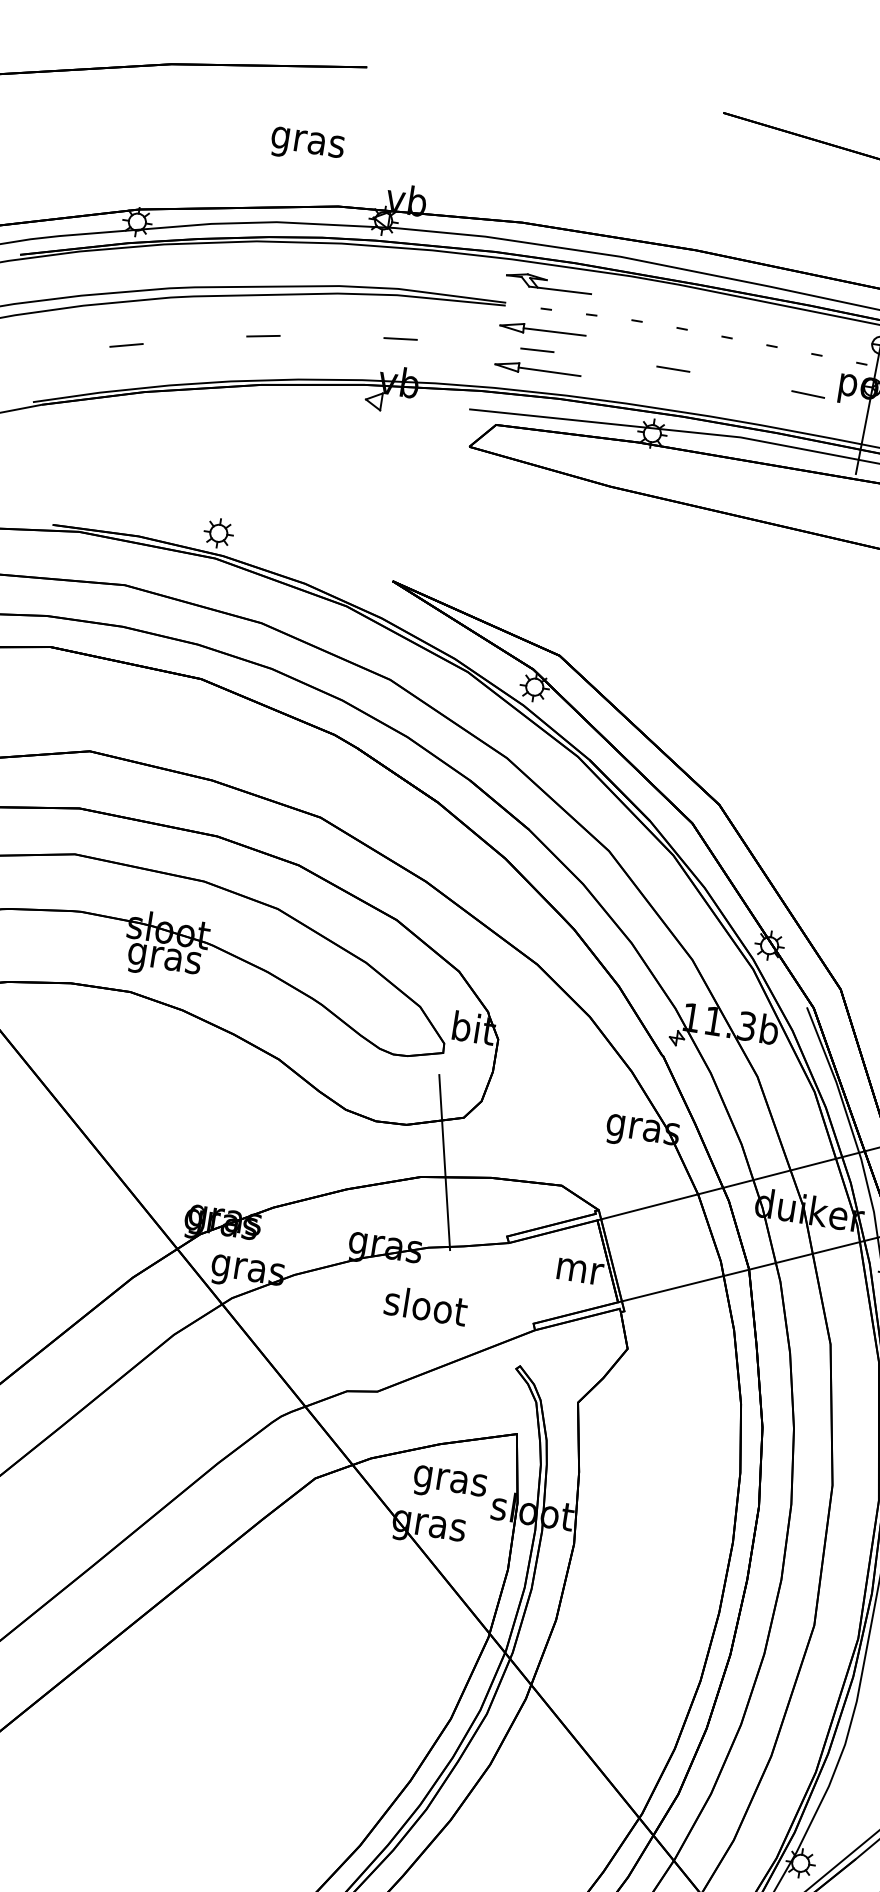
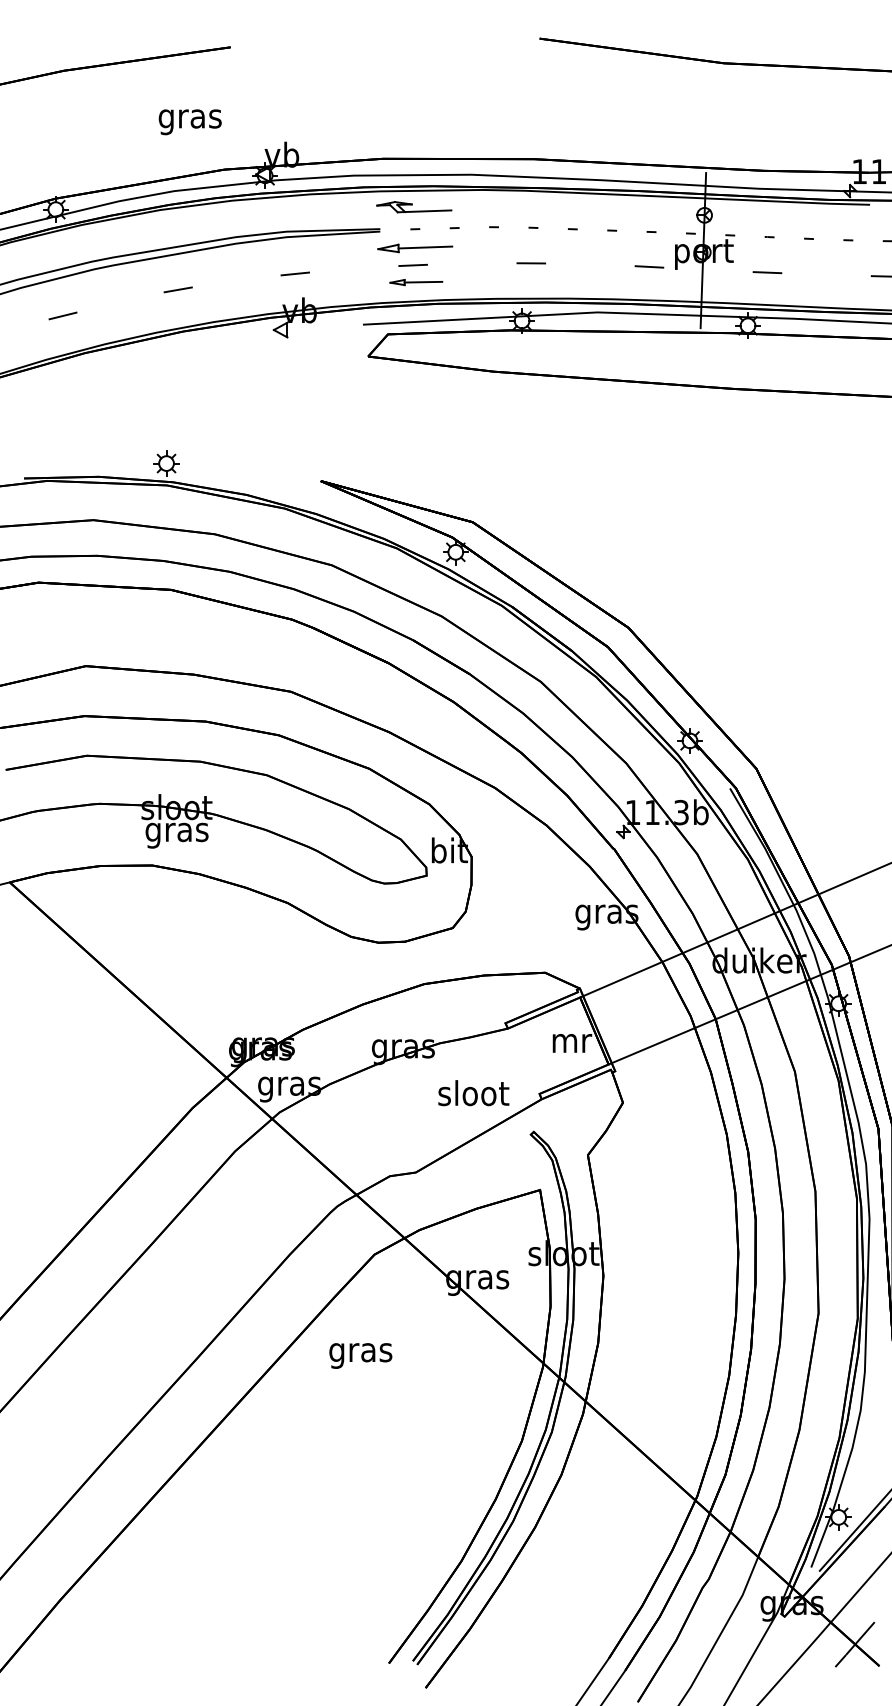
part: (538, 370) -> (416, 282), size x0.7
line: (444, 1162) -> (442, 968), removed
text: (425, 1306) -> (473, 1093), moved
text: (449, 1484) -> (360, 1355), moved

